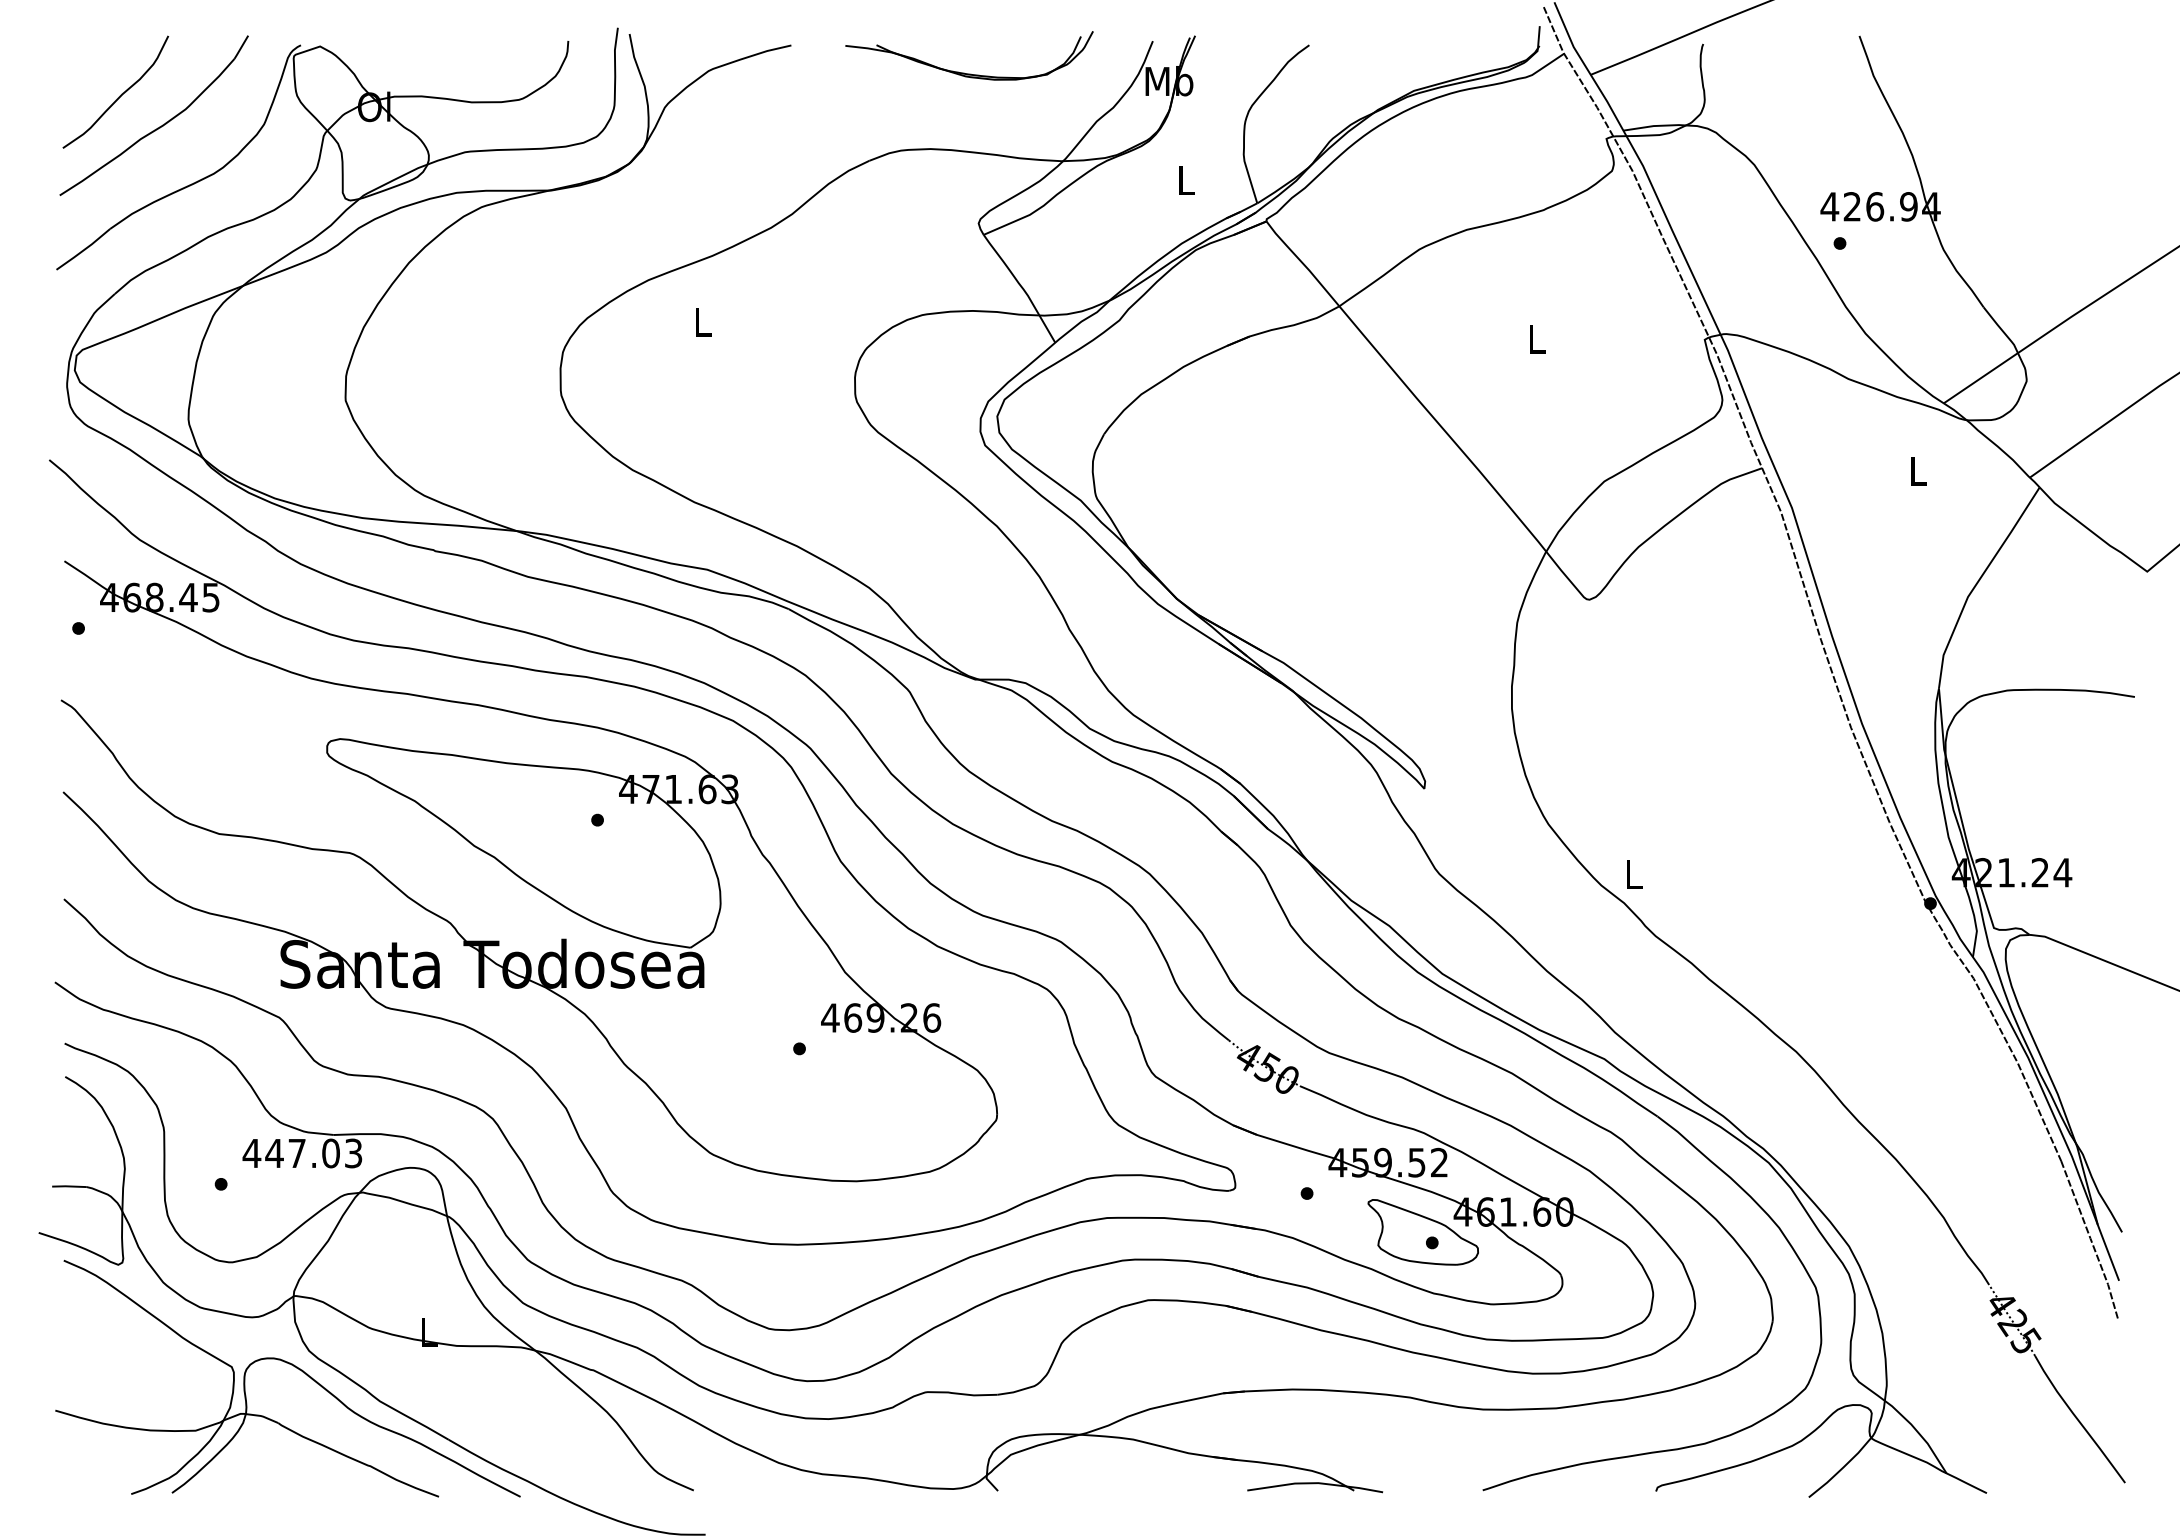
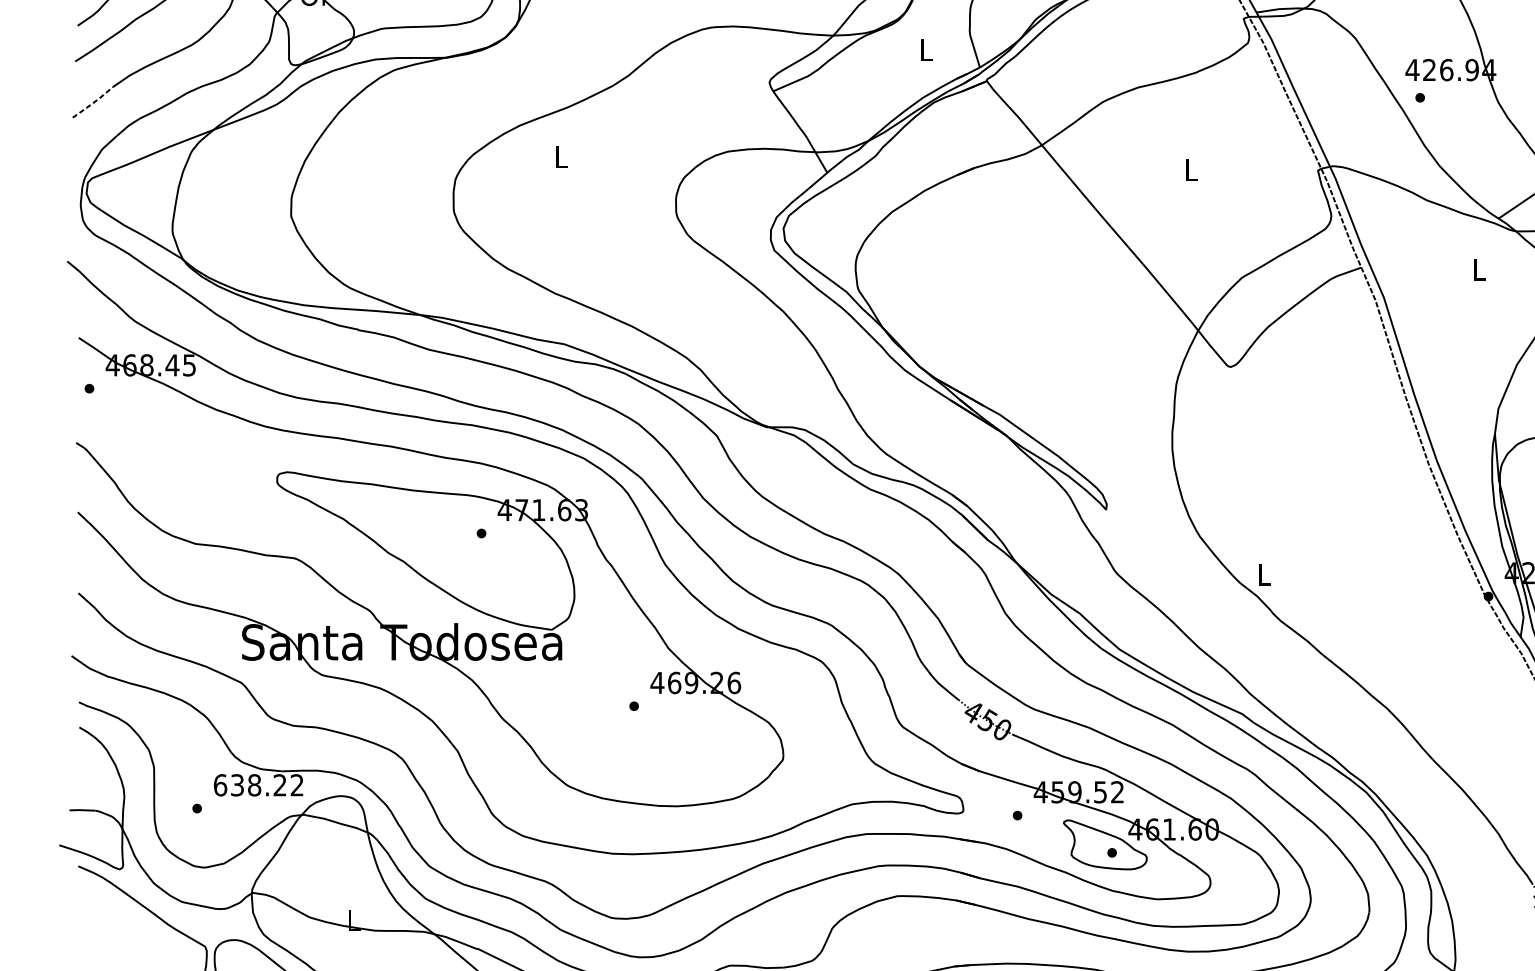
line: (84, 249) -> (93, 102), solid -> dashed
text: (302, 1153) -> (258, 785), 447.03 -> 638.22

